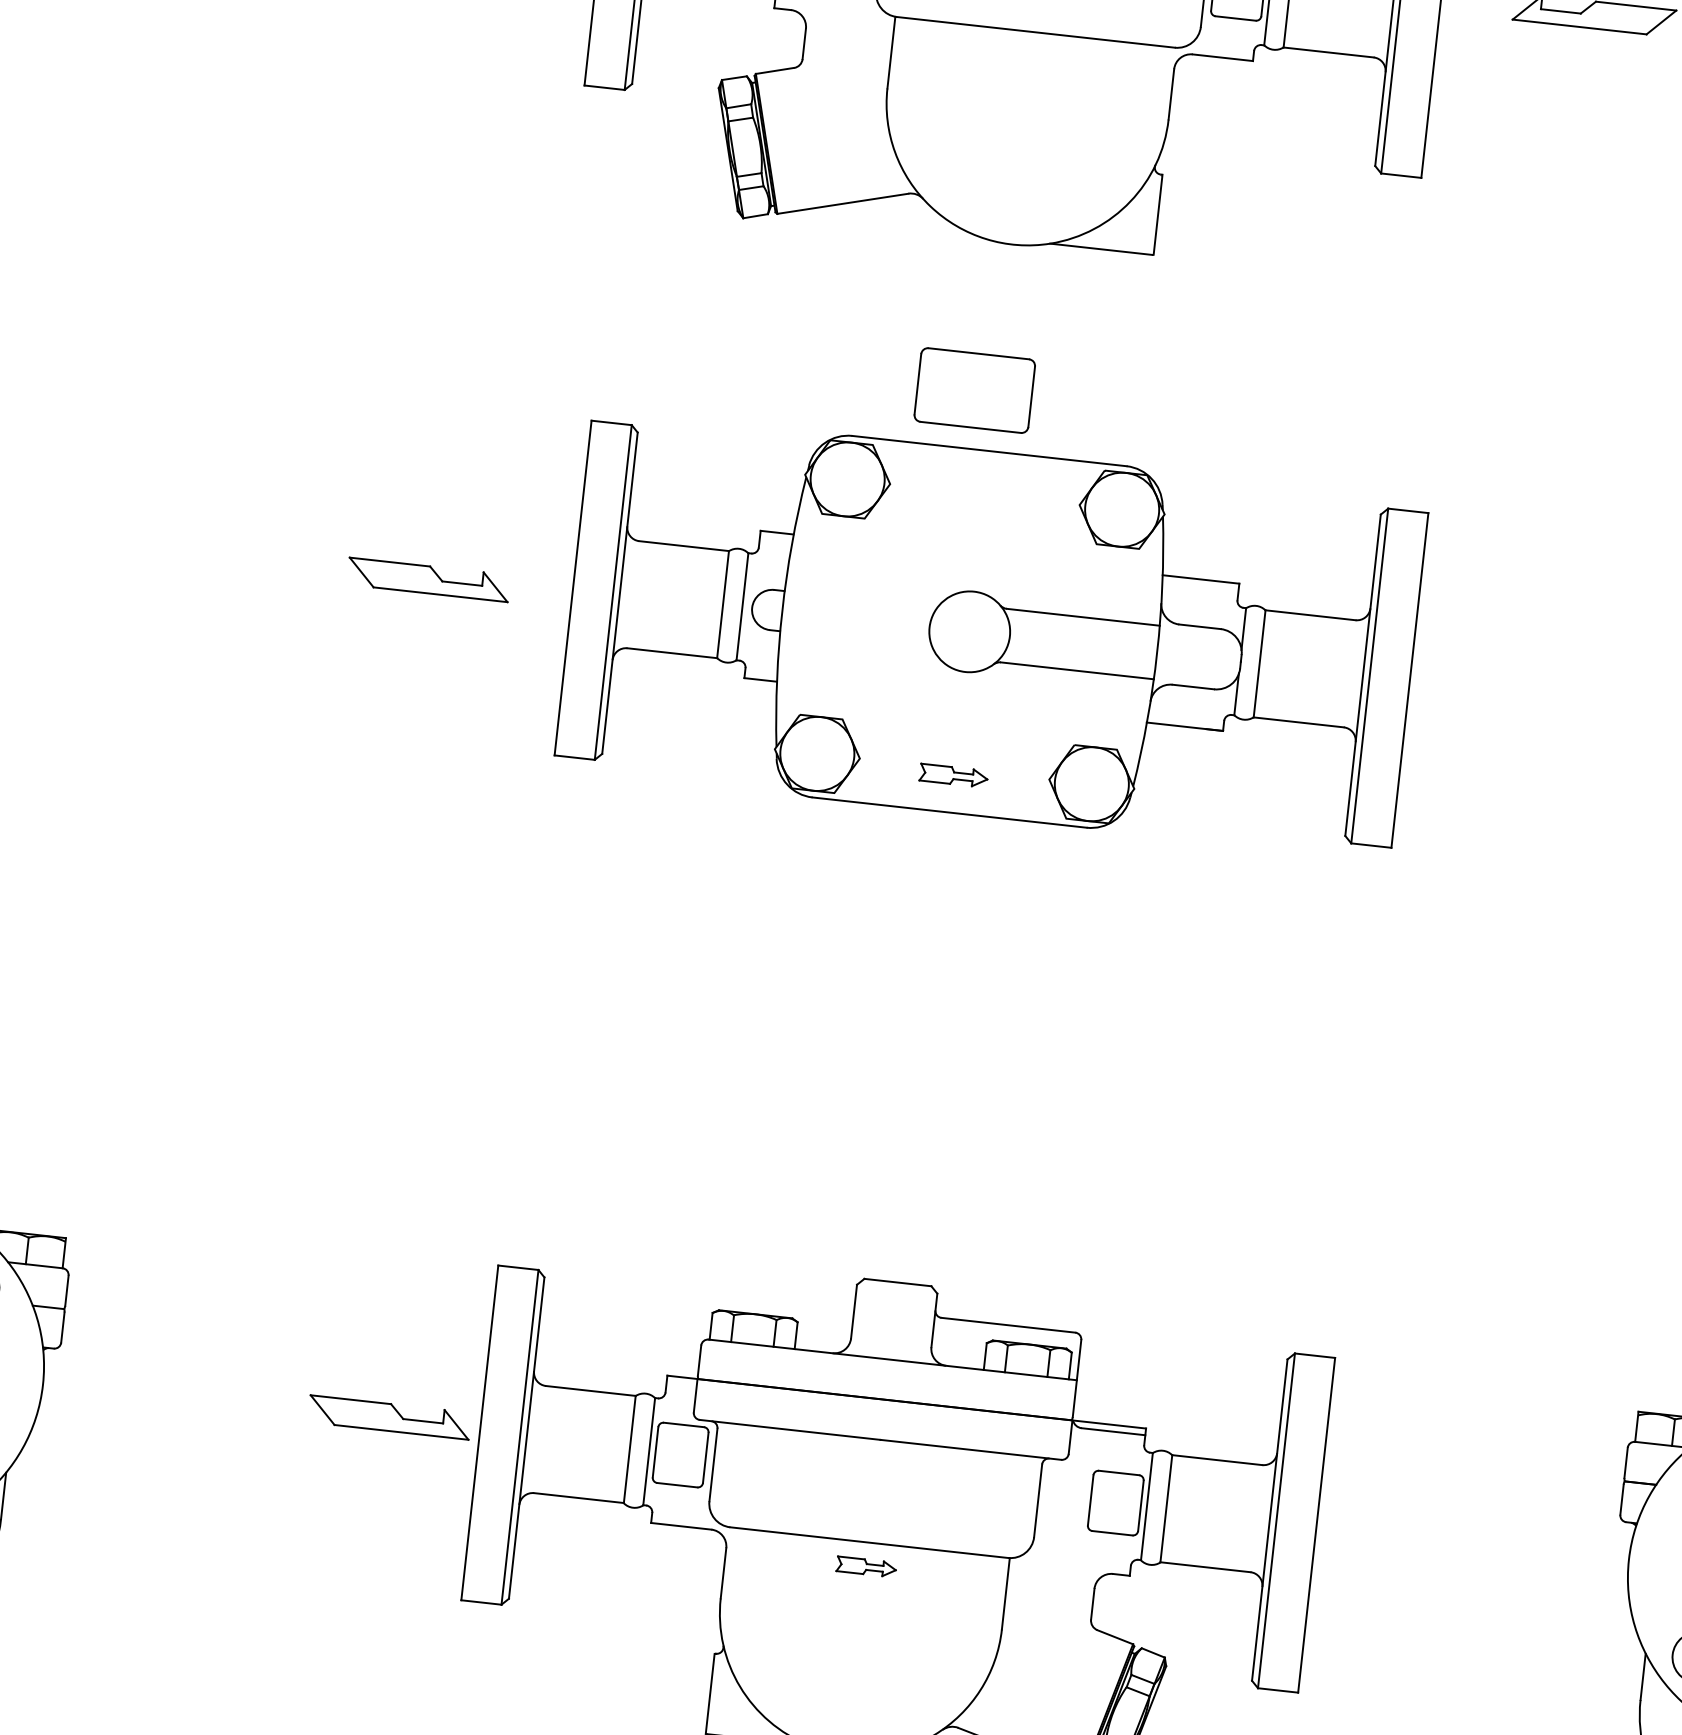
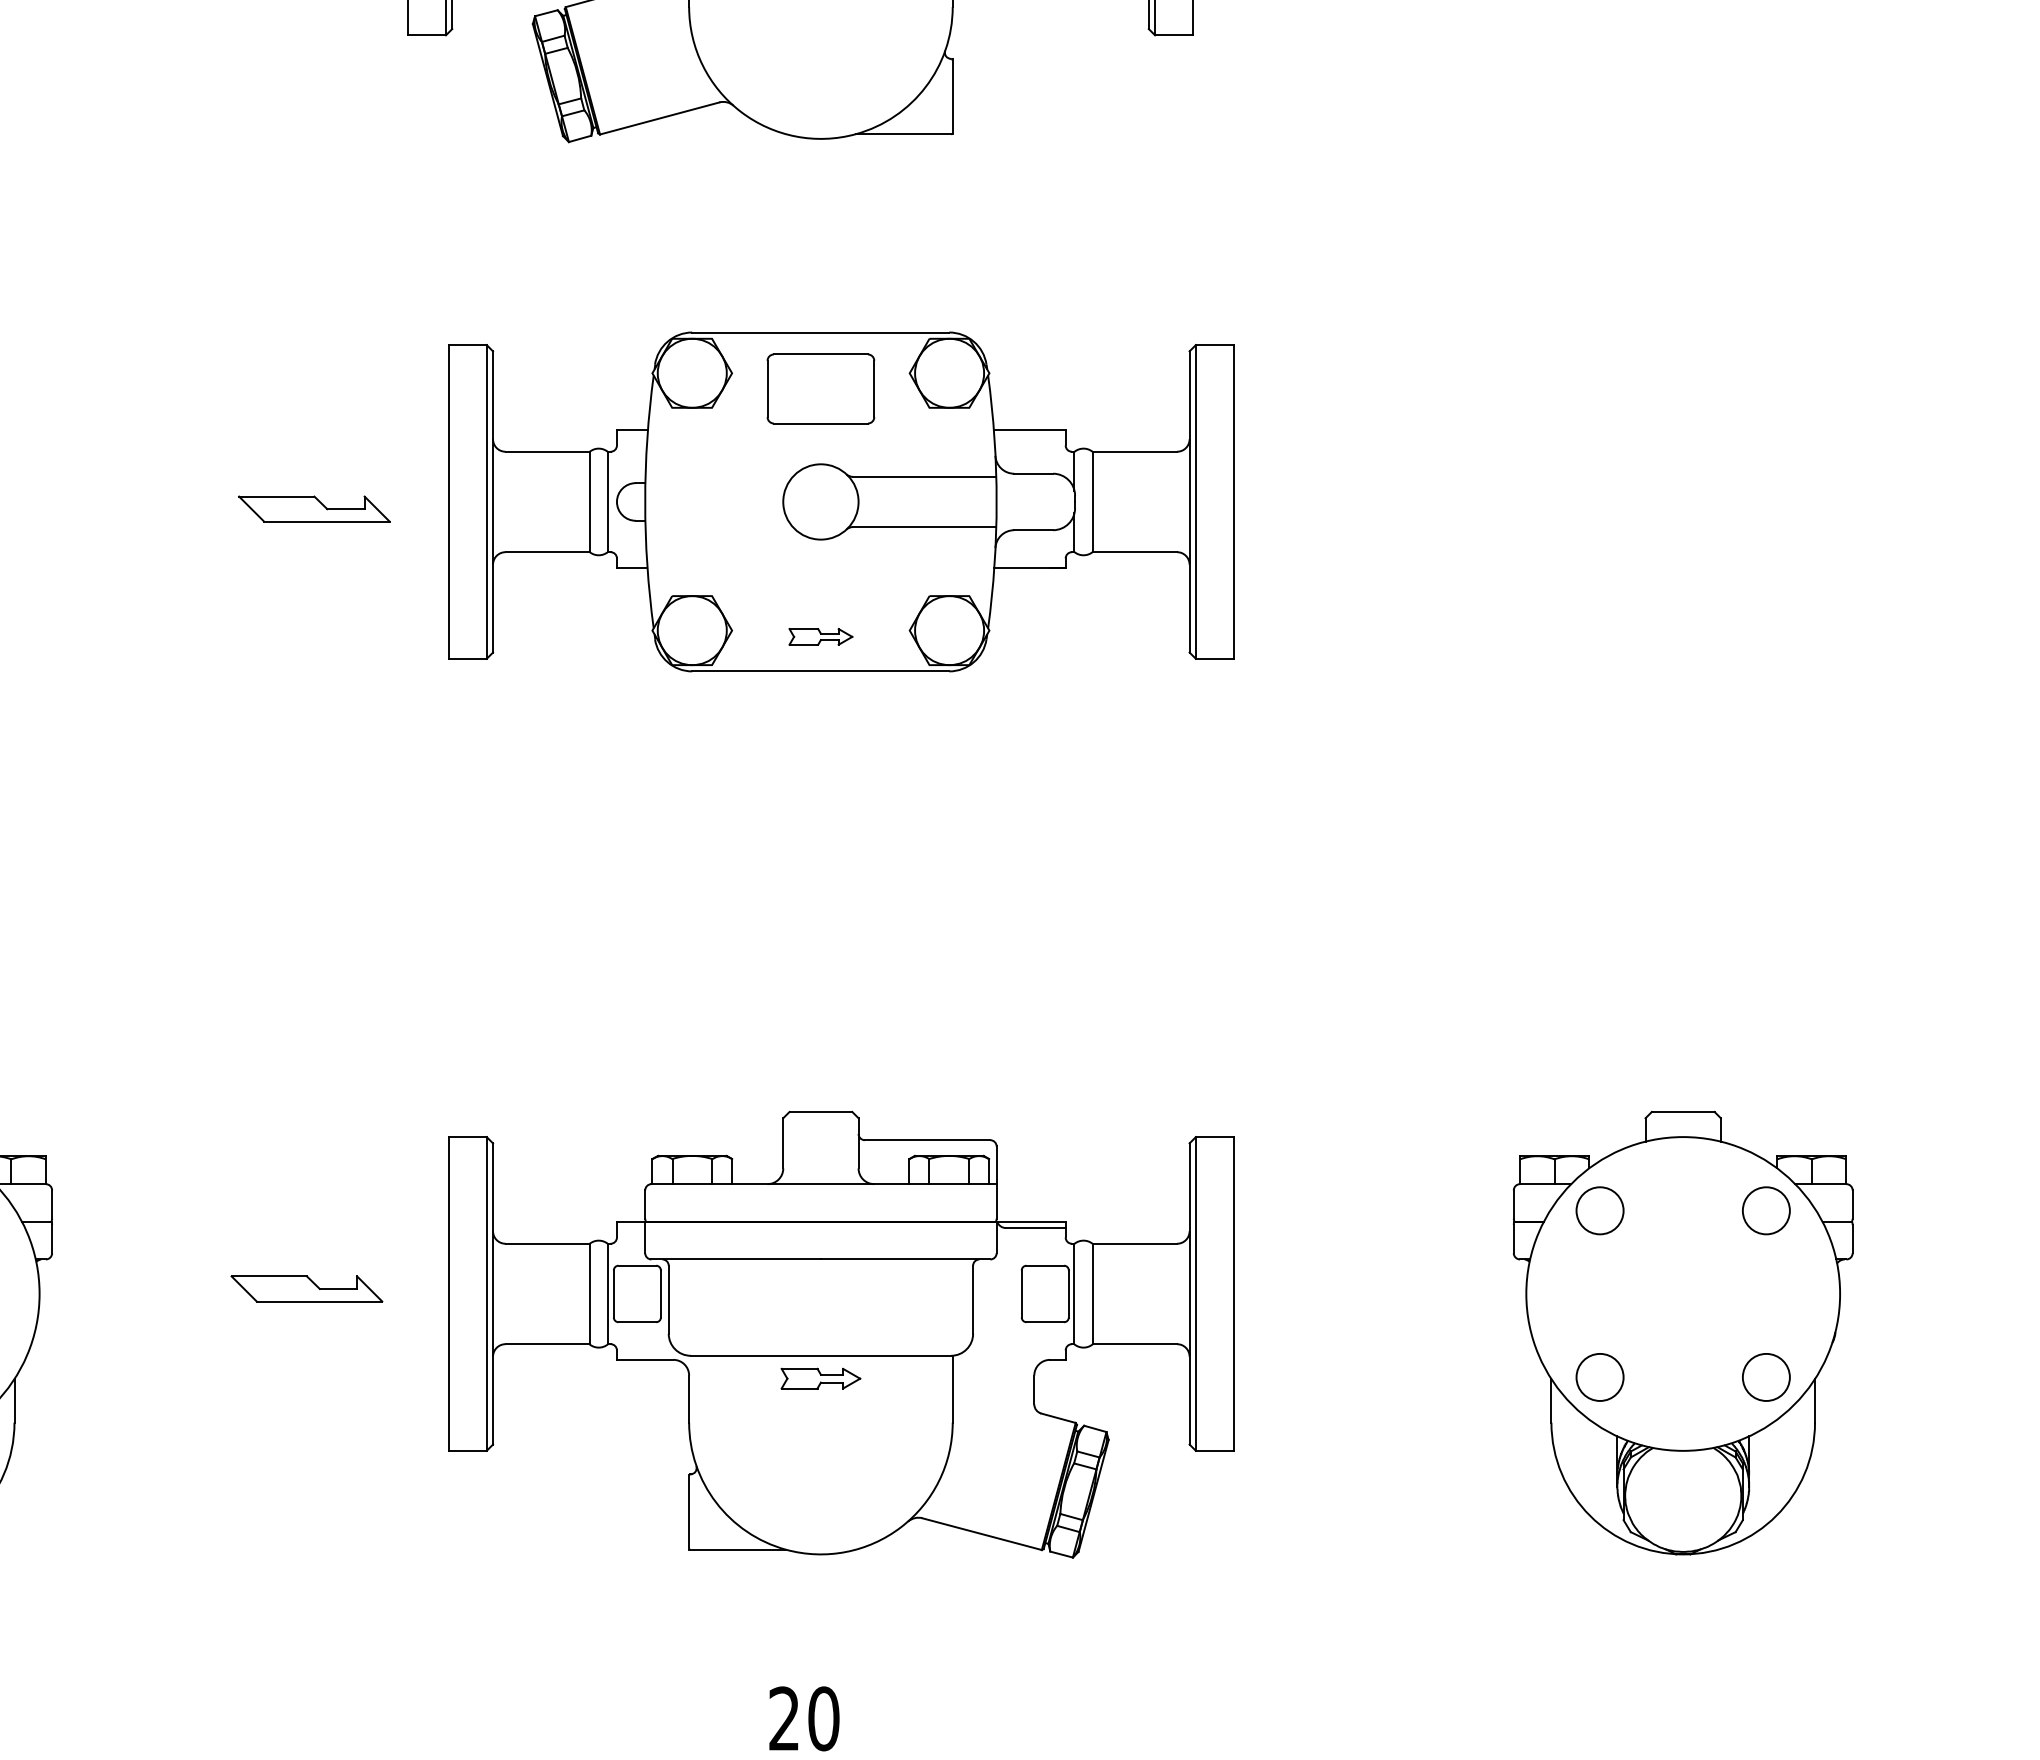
part: (974, 390) -> (820, 388), moved
part: (389, 1416) -> (306, 1288), moved
part: (866, 1566) -> (820, 1378), size x1.43

